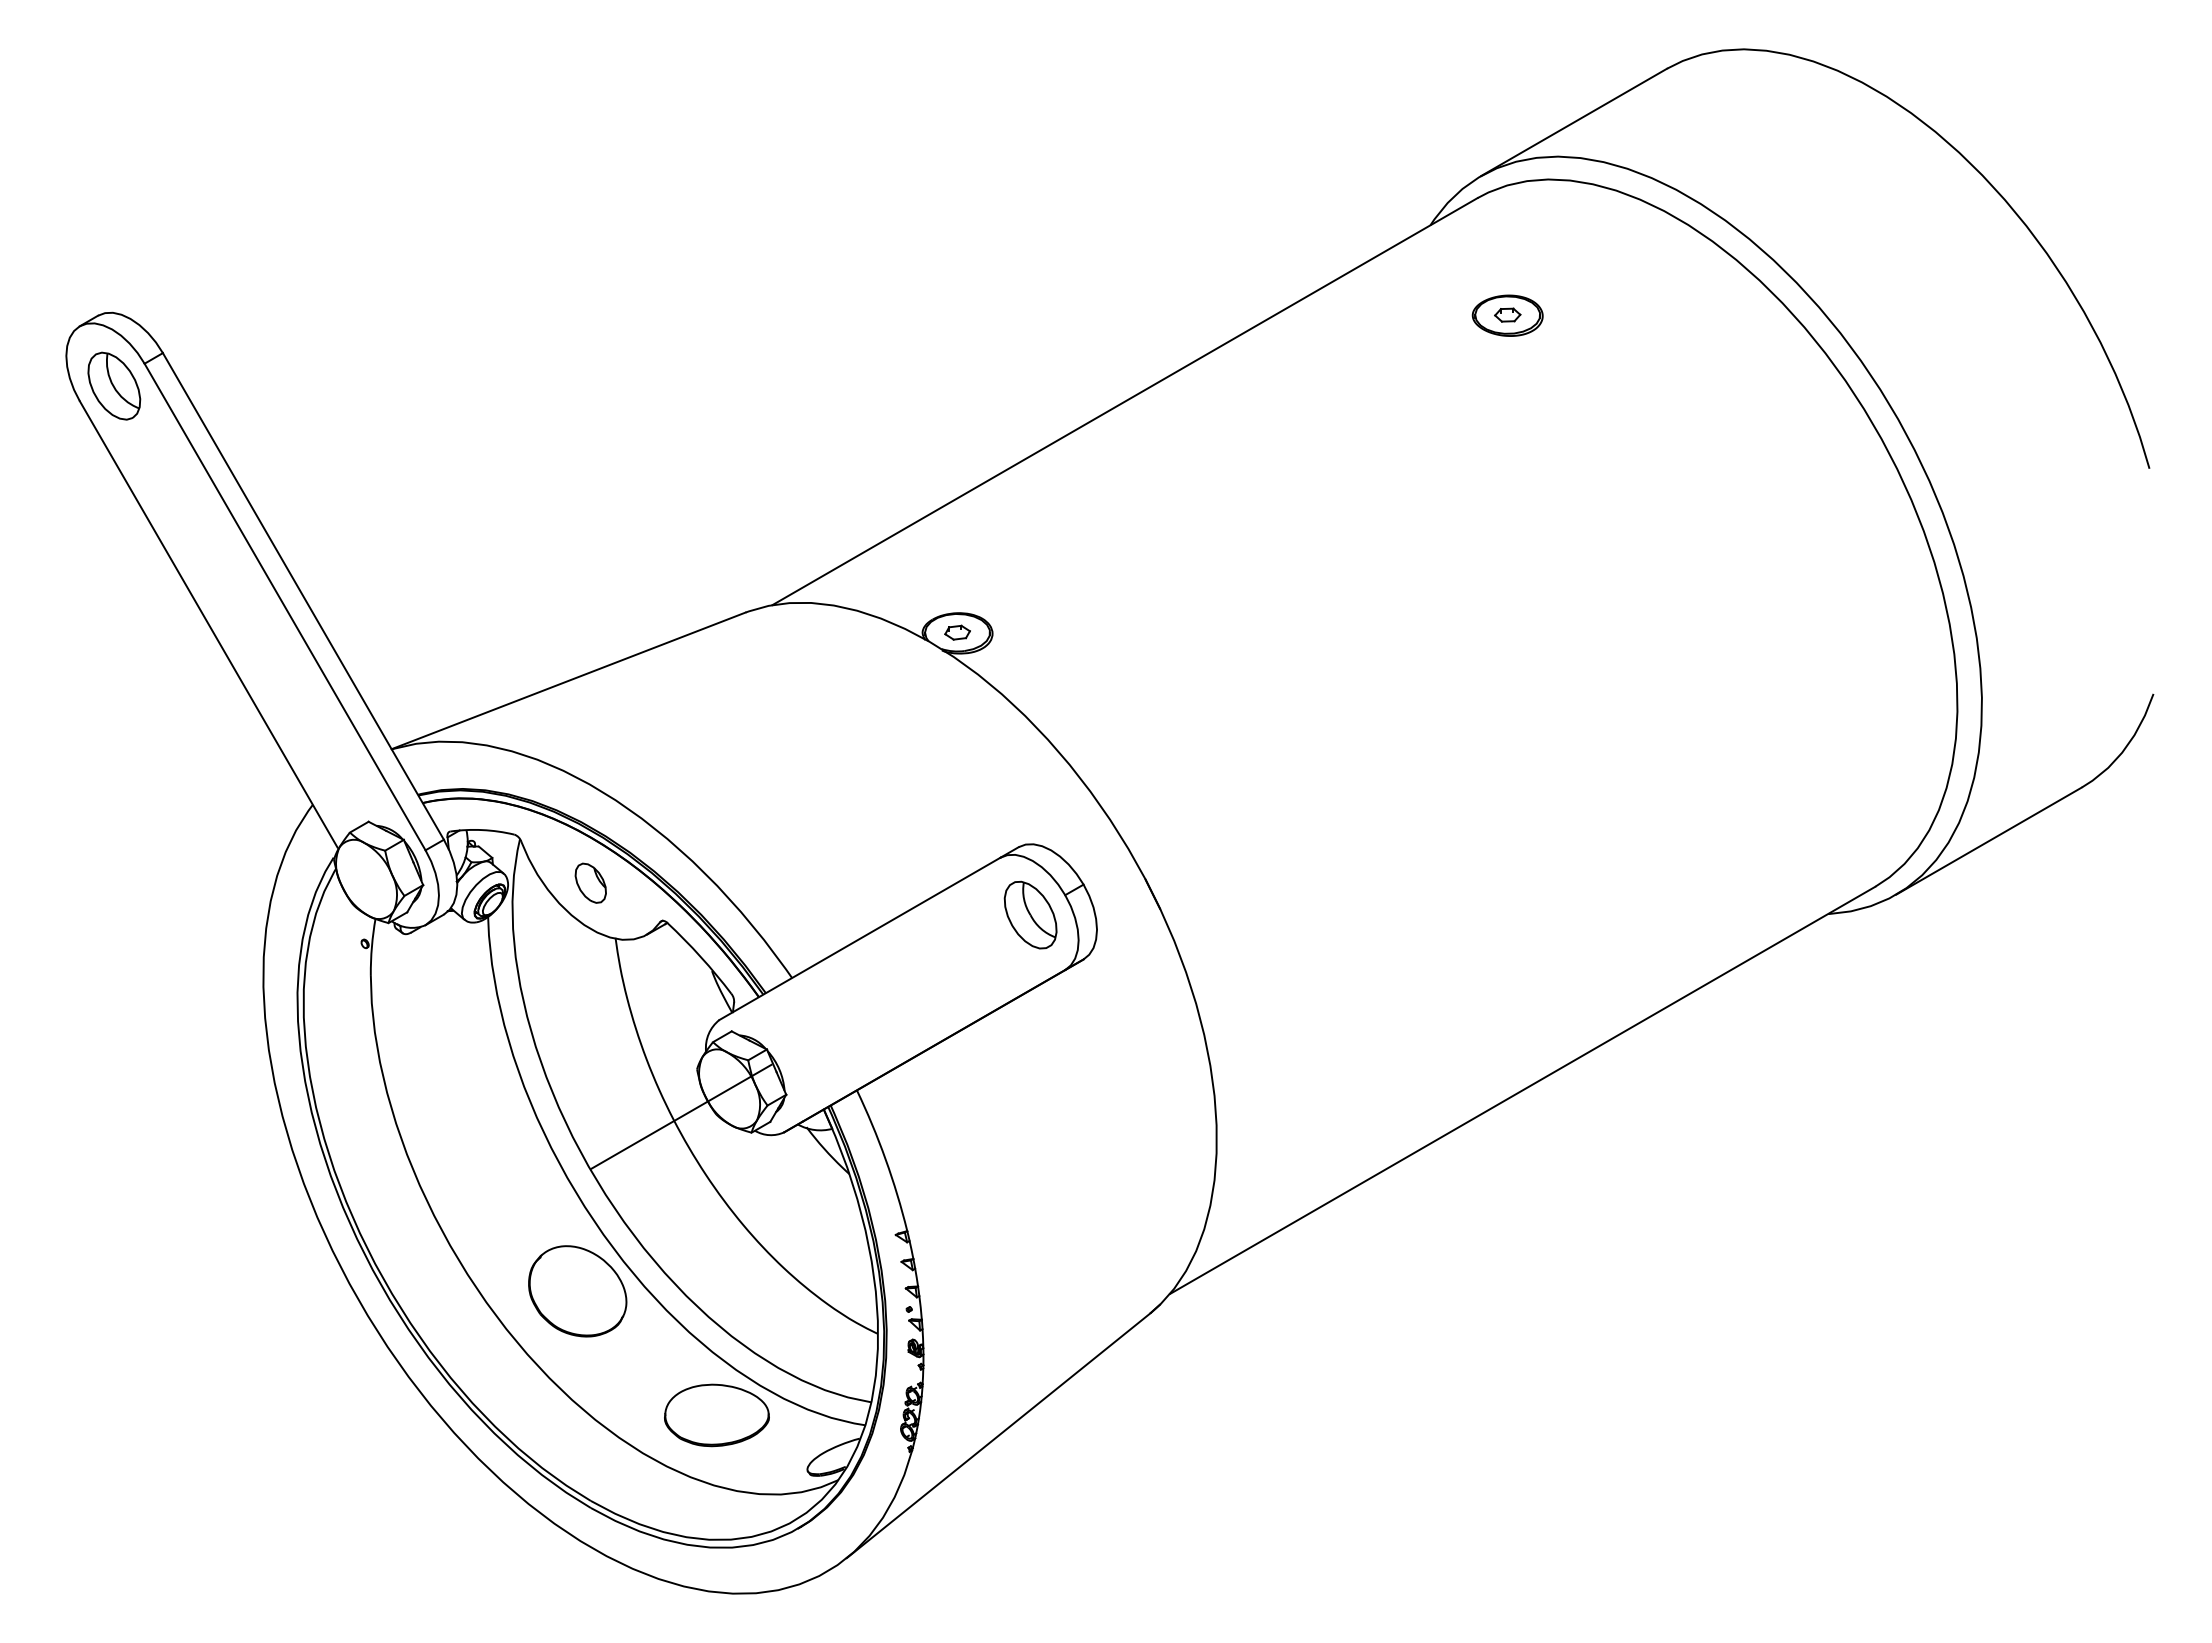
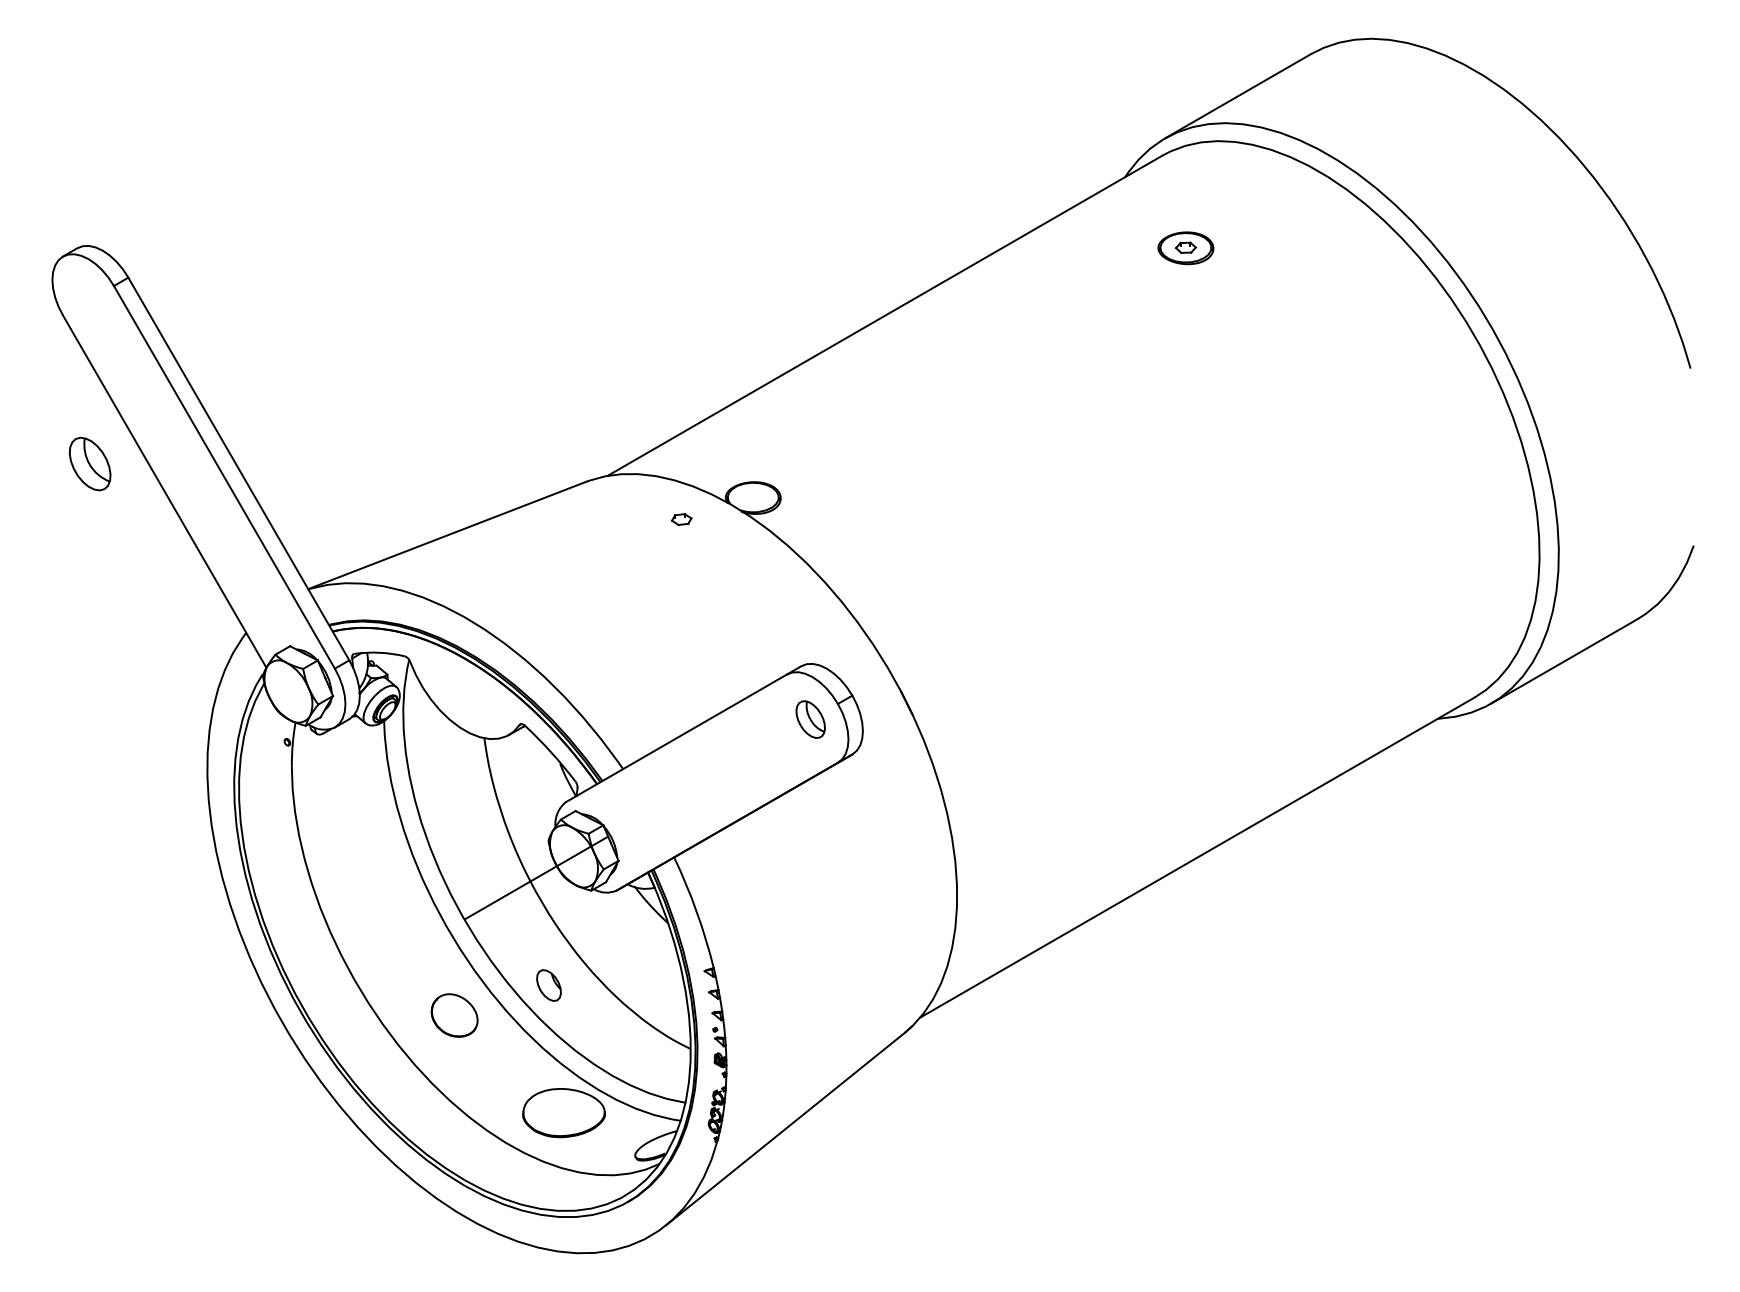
part: (114, 385) -> (90, 463), moved
part: (957, 632) -> (681, 519), moved
part: (590, 882) -> (548, 984), moved
part: (1030, 914) -> (810, 719), size x0.7
part: (577, 1291) -> (454, 1015), size x0.6

